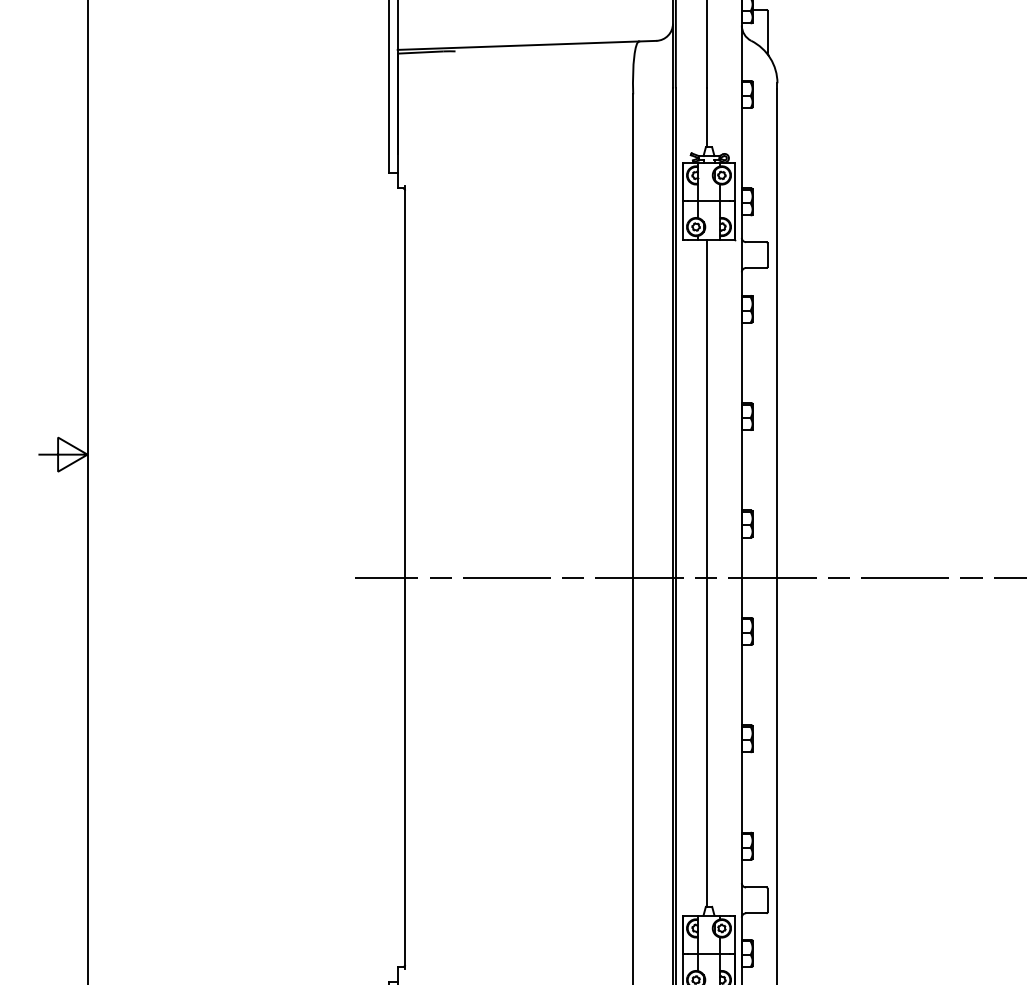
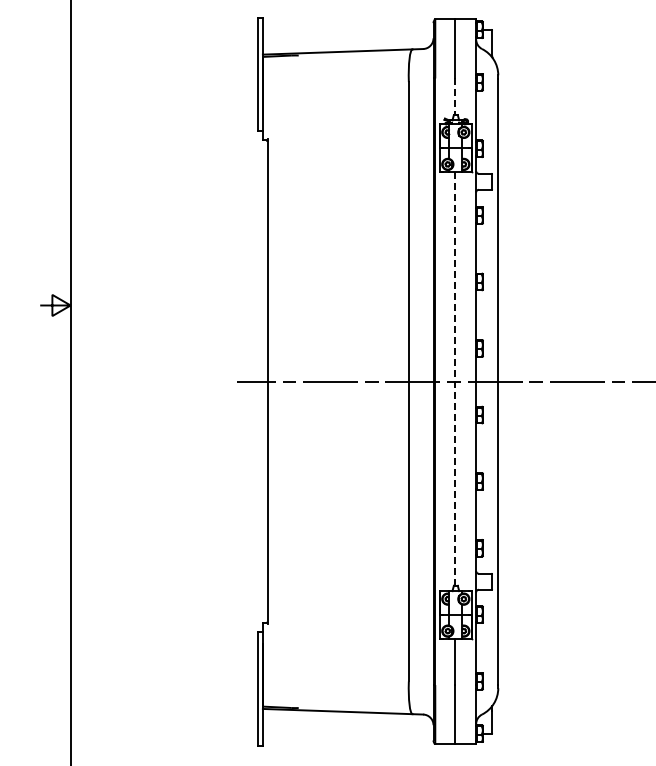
line: (706, 119) -> (454, 97), solid -> dashed
line: (706, 574) -> (454, 379), solid -> dashed

